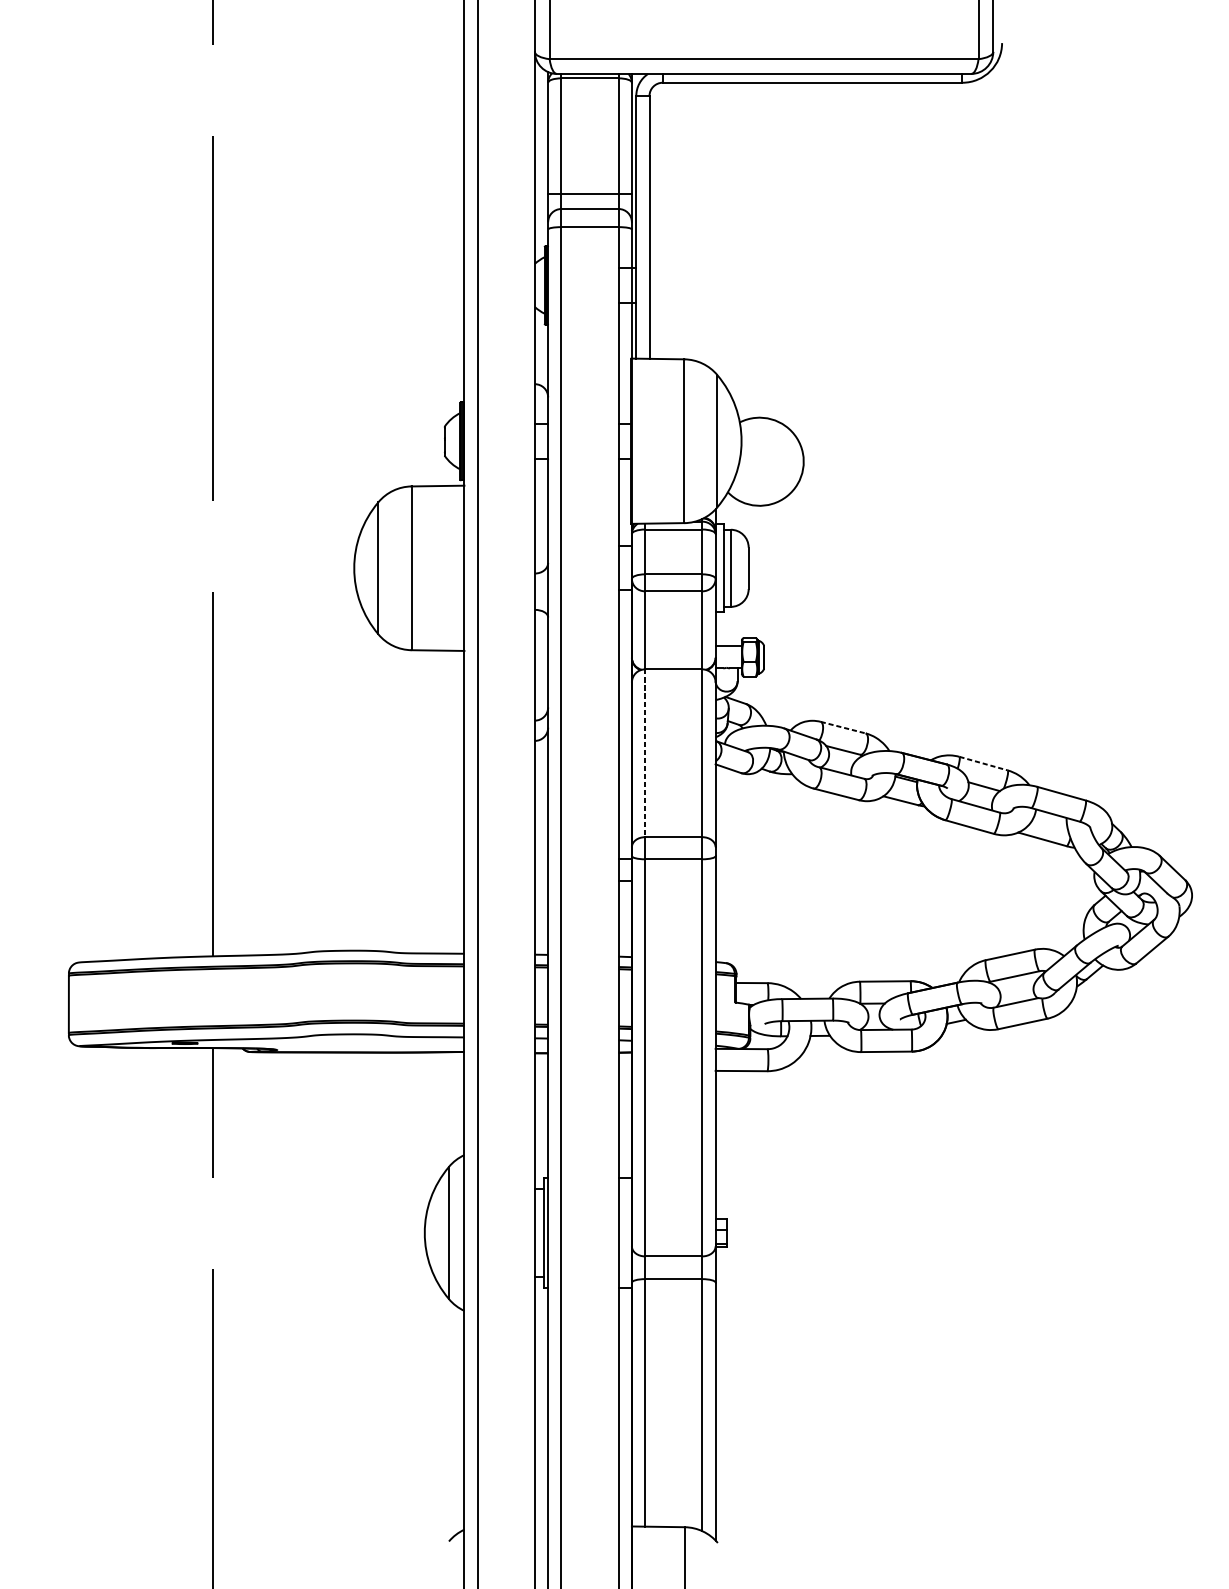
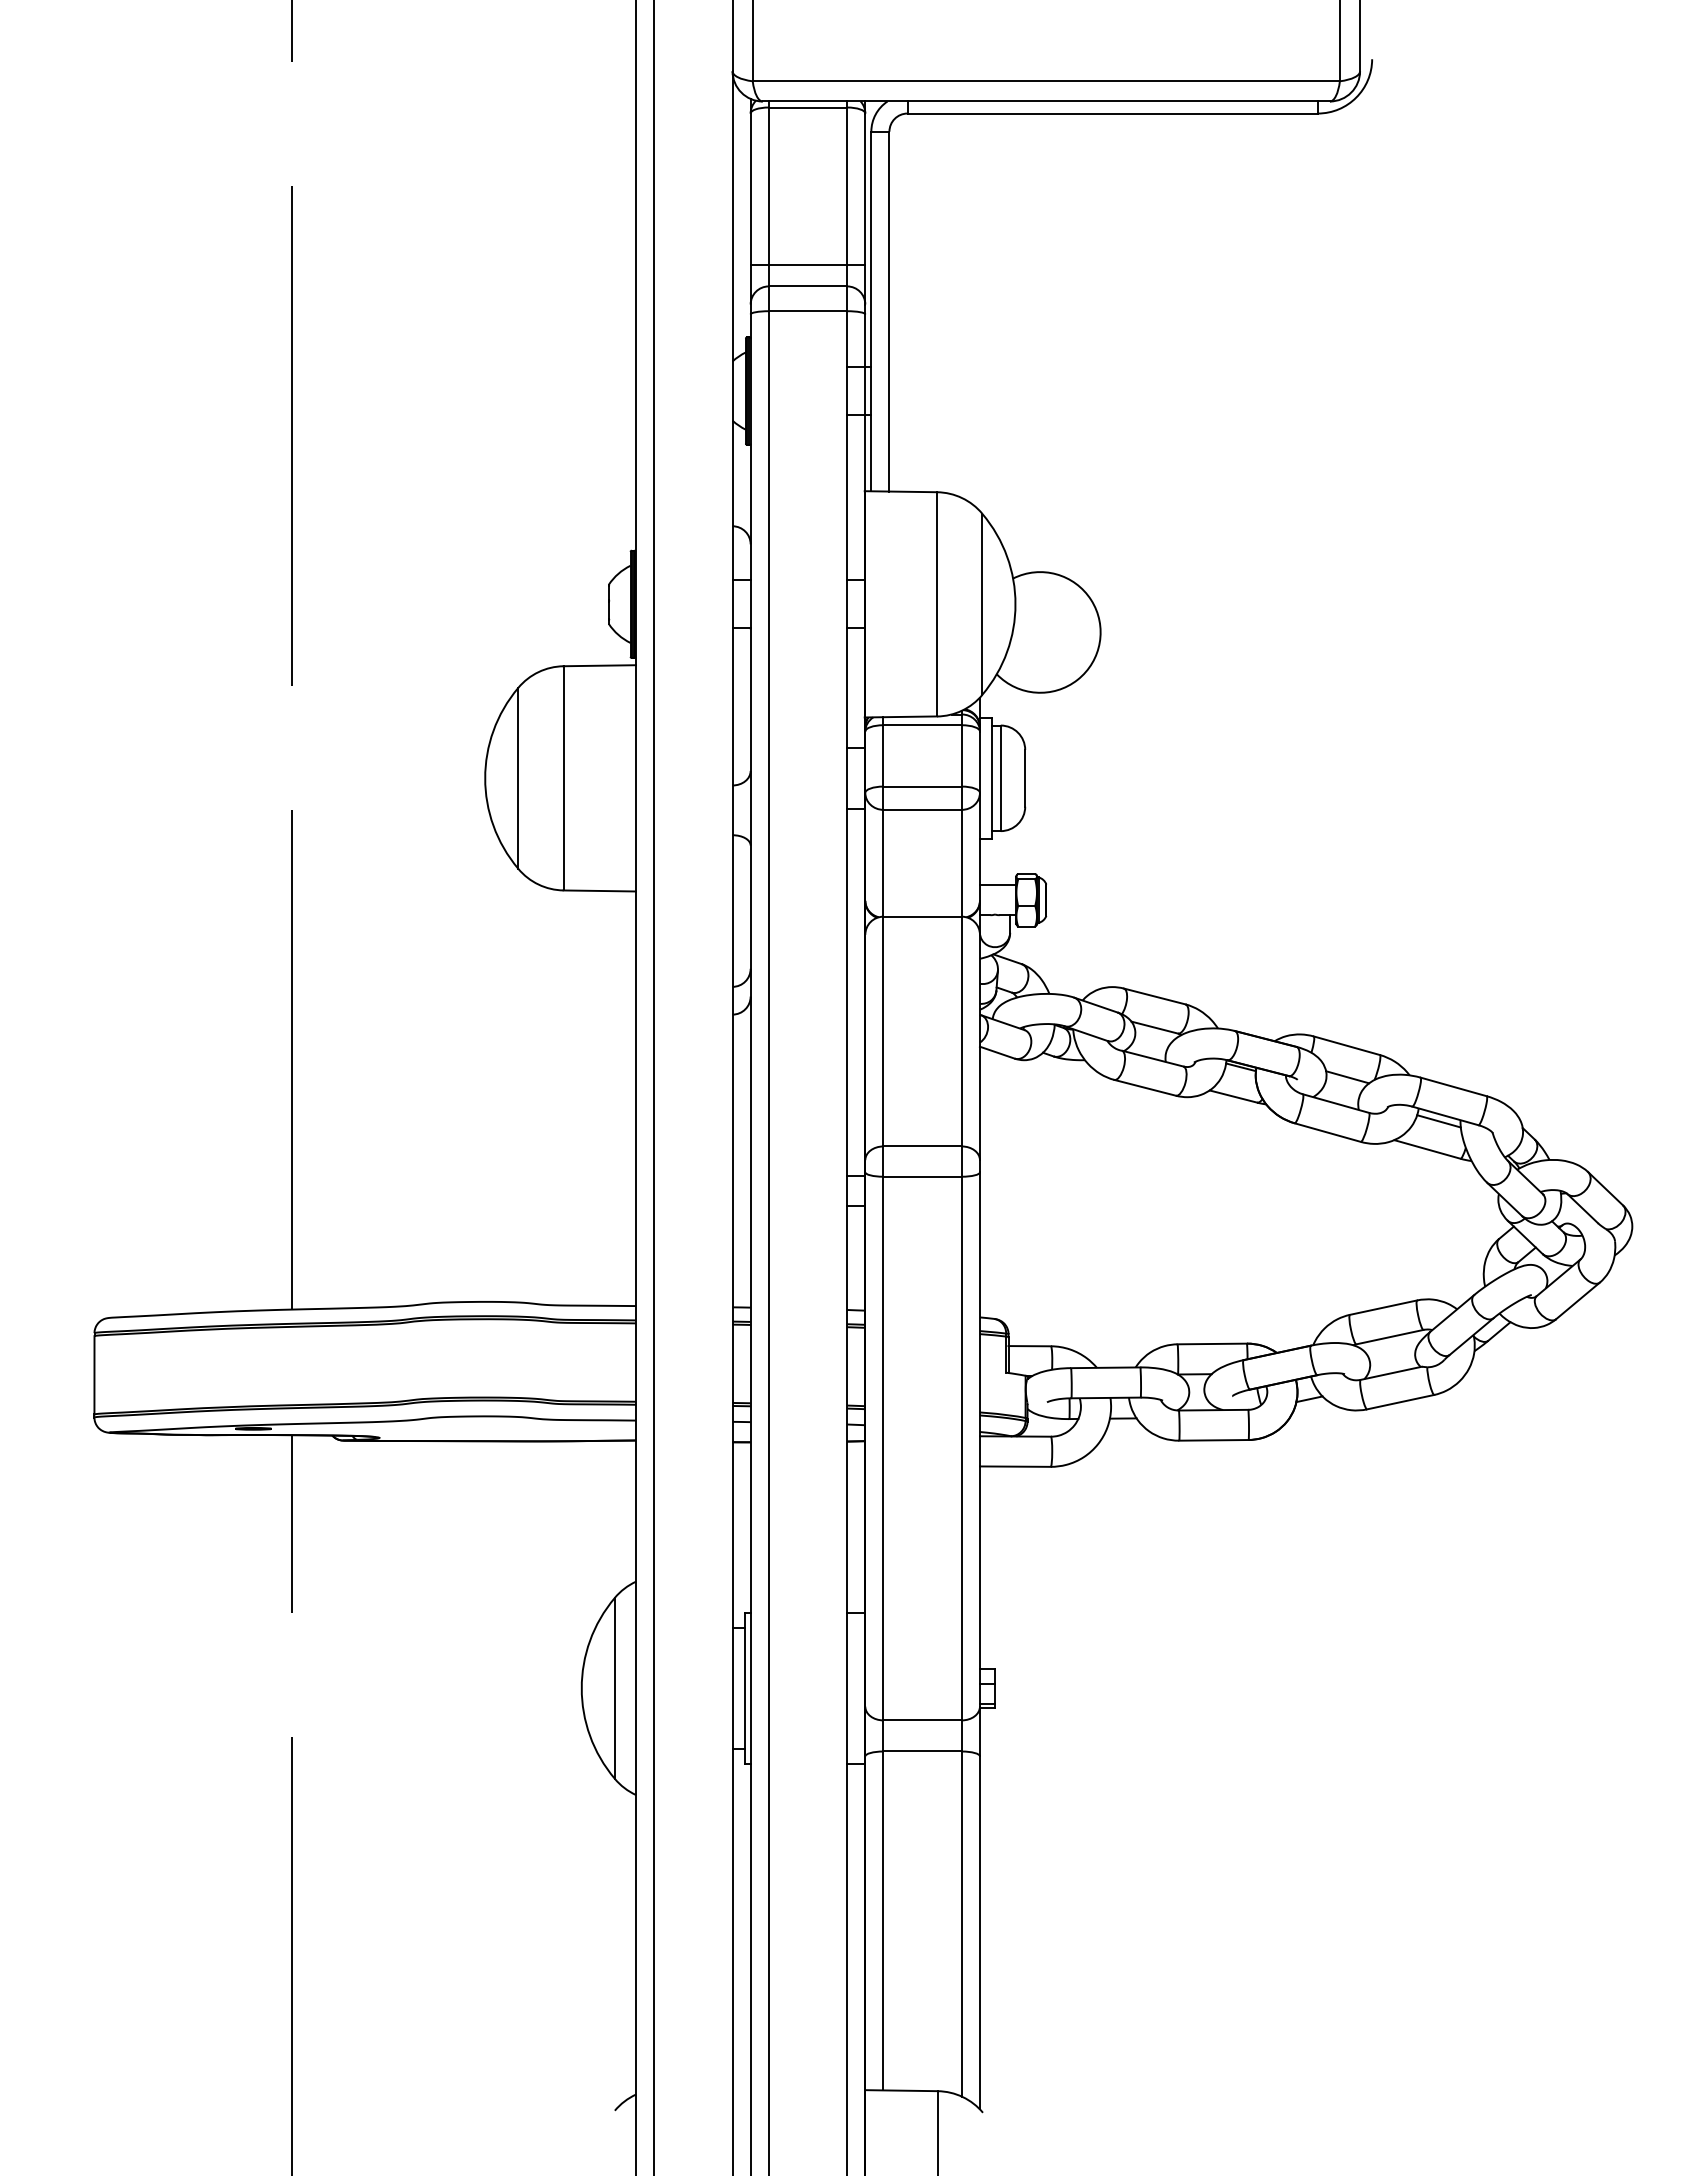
line: (843, 727) -> (1154, 996), dashed -> solid
line: (645, 753) -> (883, 1031), dashed -> solid
line: (984, 763) -> (1347, 1045), dashed -> solid
line: (1050, 818) -> (1438, 1121), added

